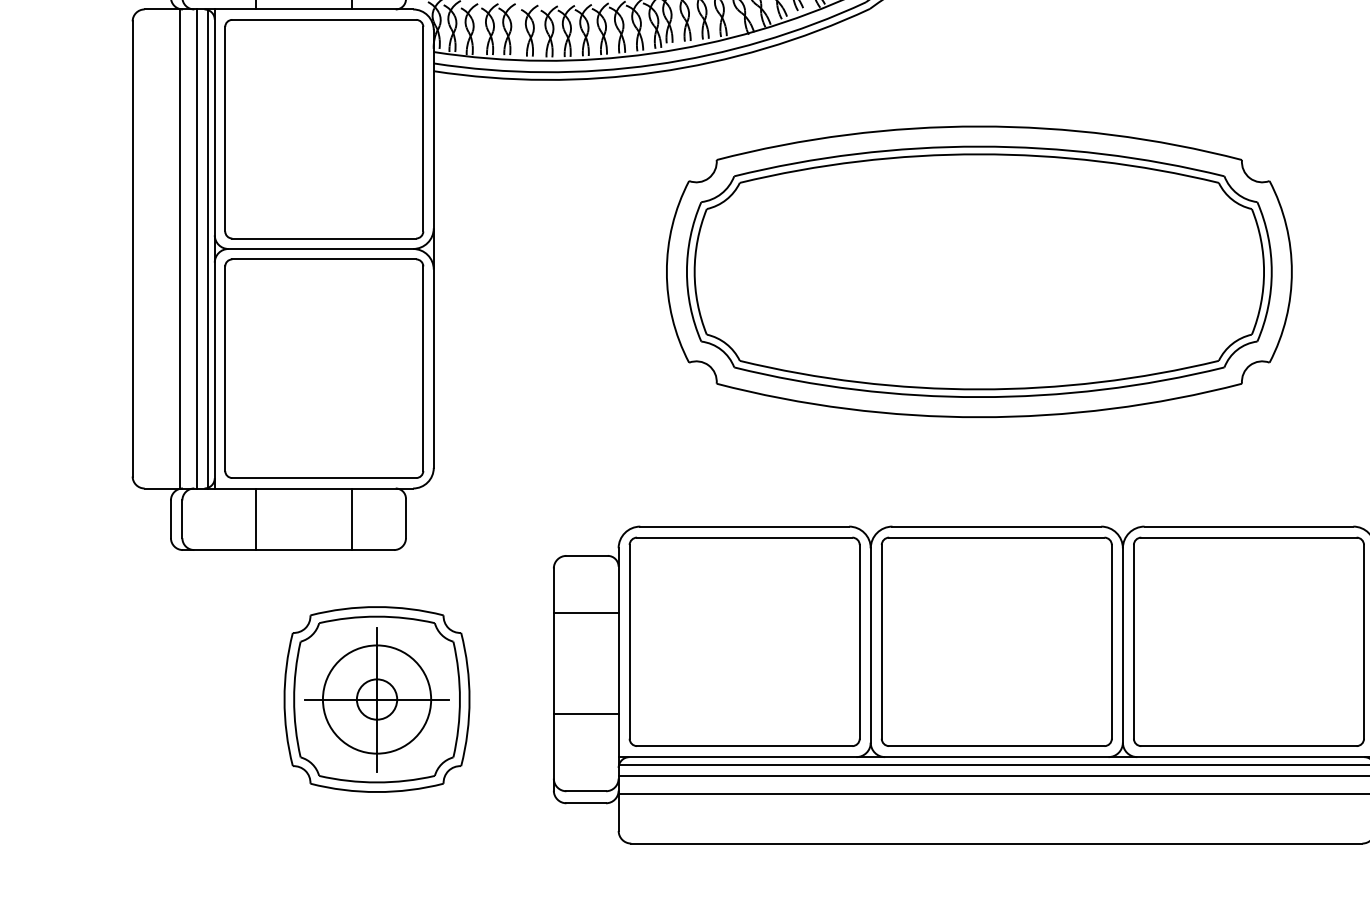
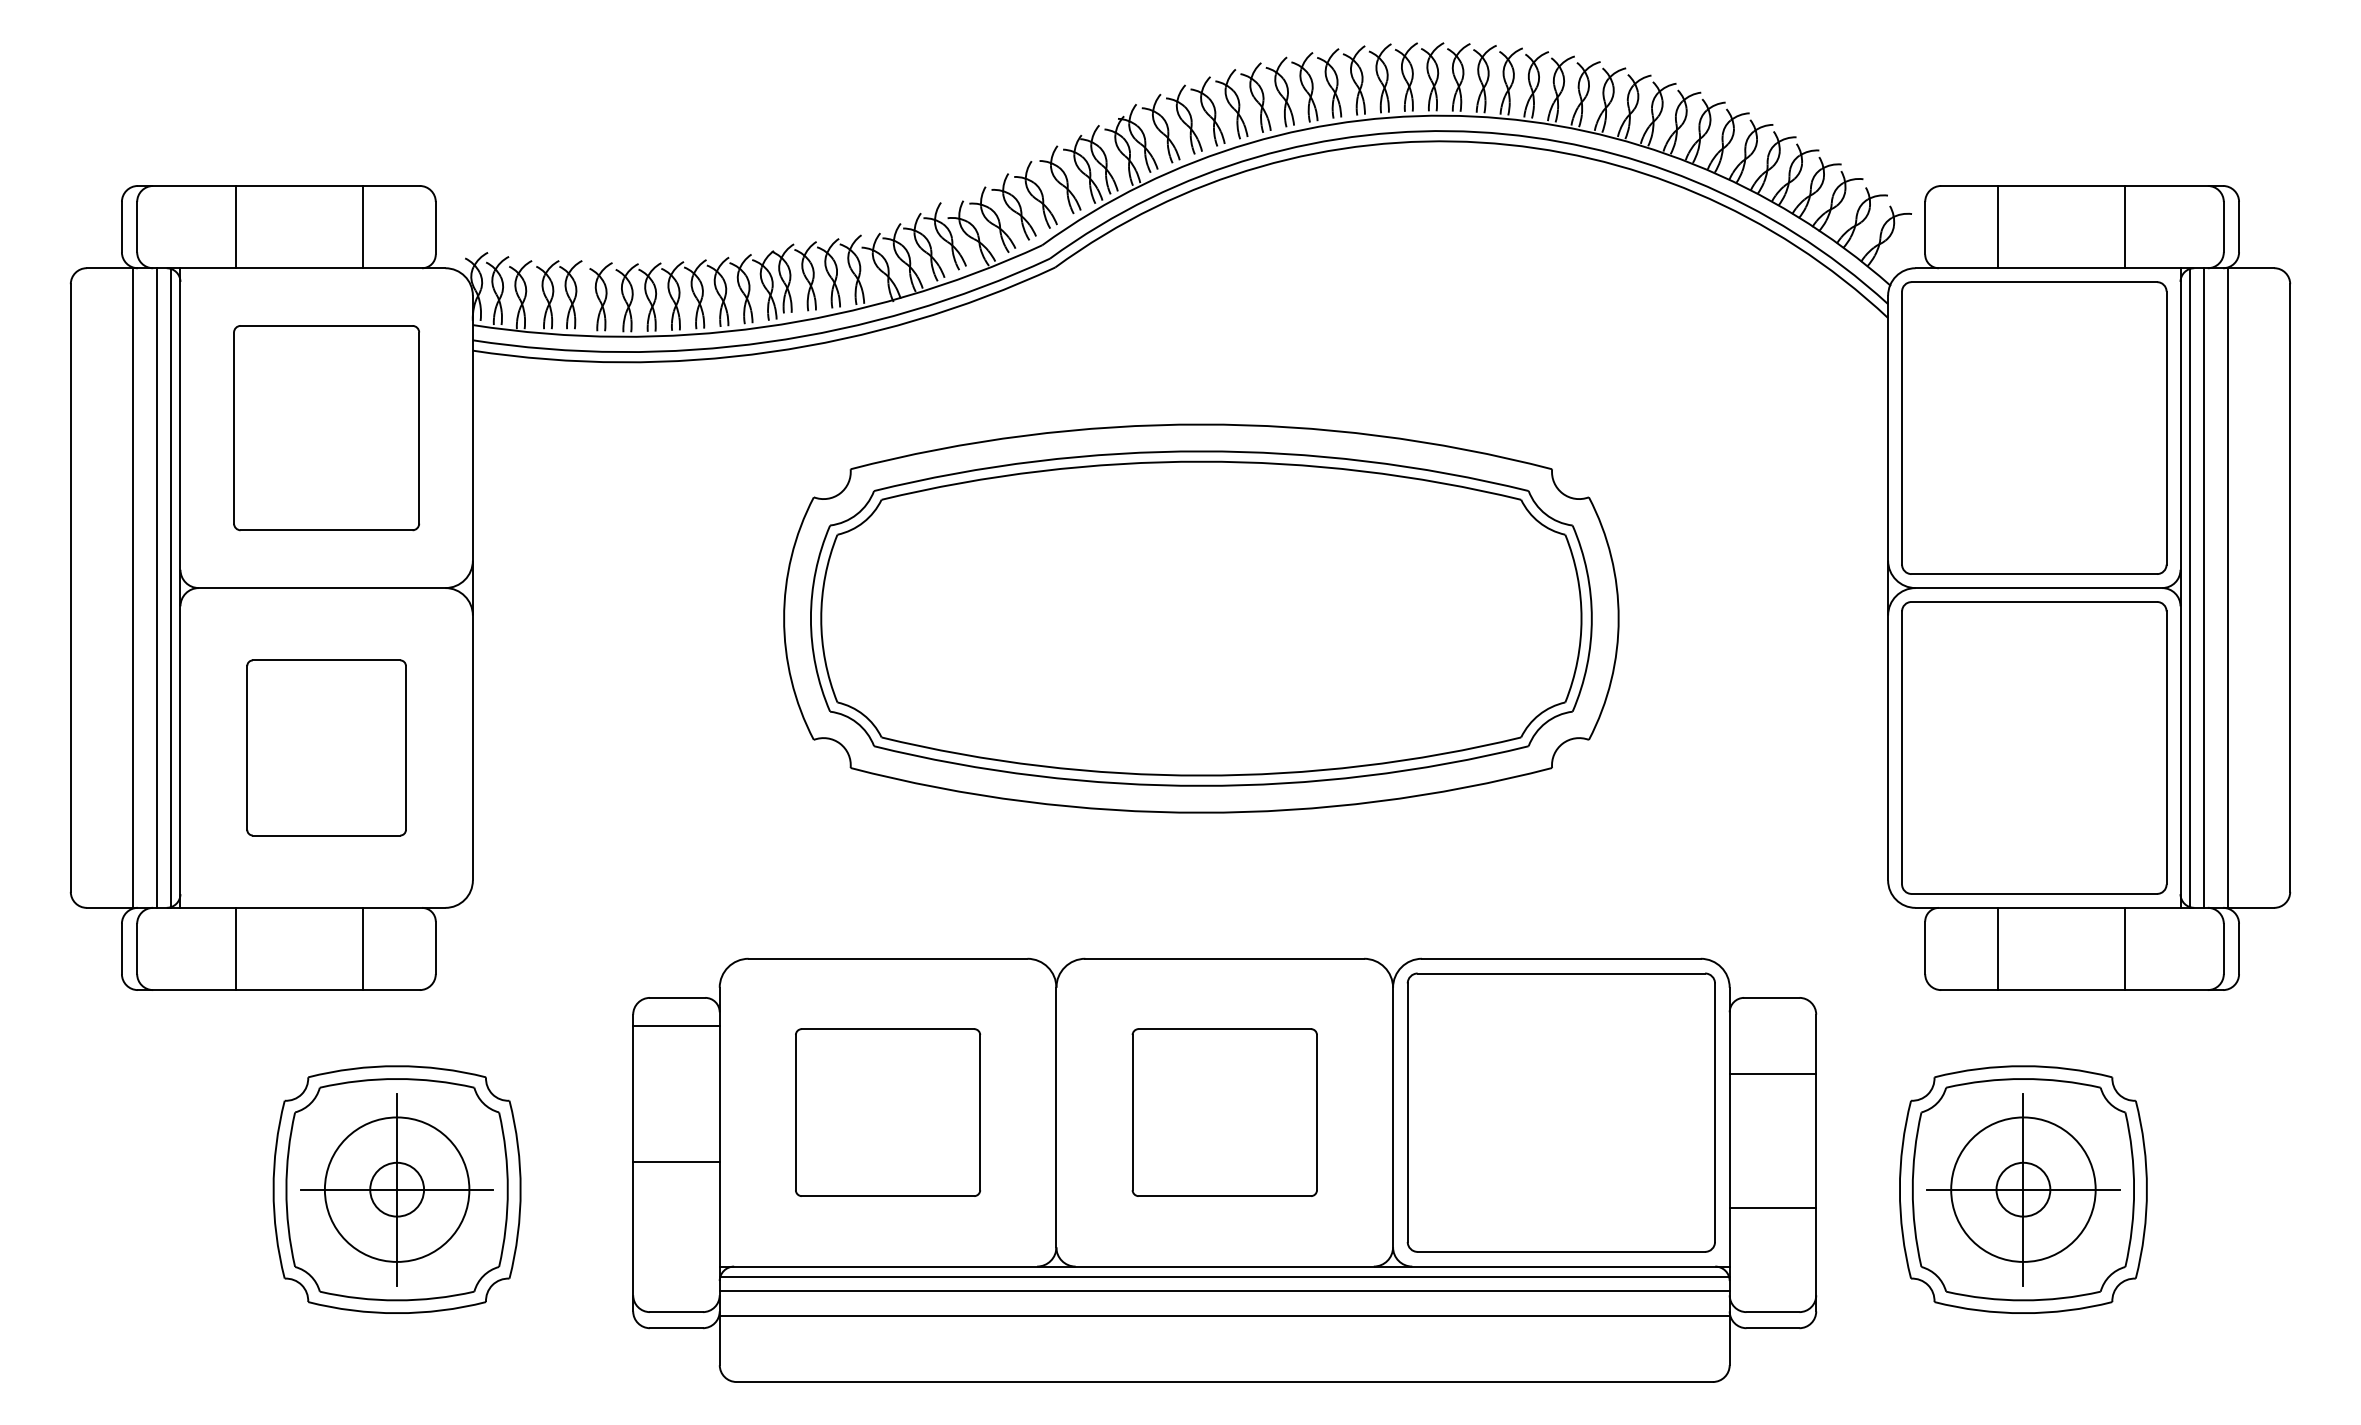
part: (324, 128) -> (326, 427), size x0.7
part: (324, 368) -> (326, 747), size x0.6
line: (586, 613) -> (676, 1026), moved
part: (744, 641) -> (887, 1112), size x0.6
part: (996, 641) -> (1224, 1112), size x0.6
line: (586, 713) -> (676, 1162), moved

